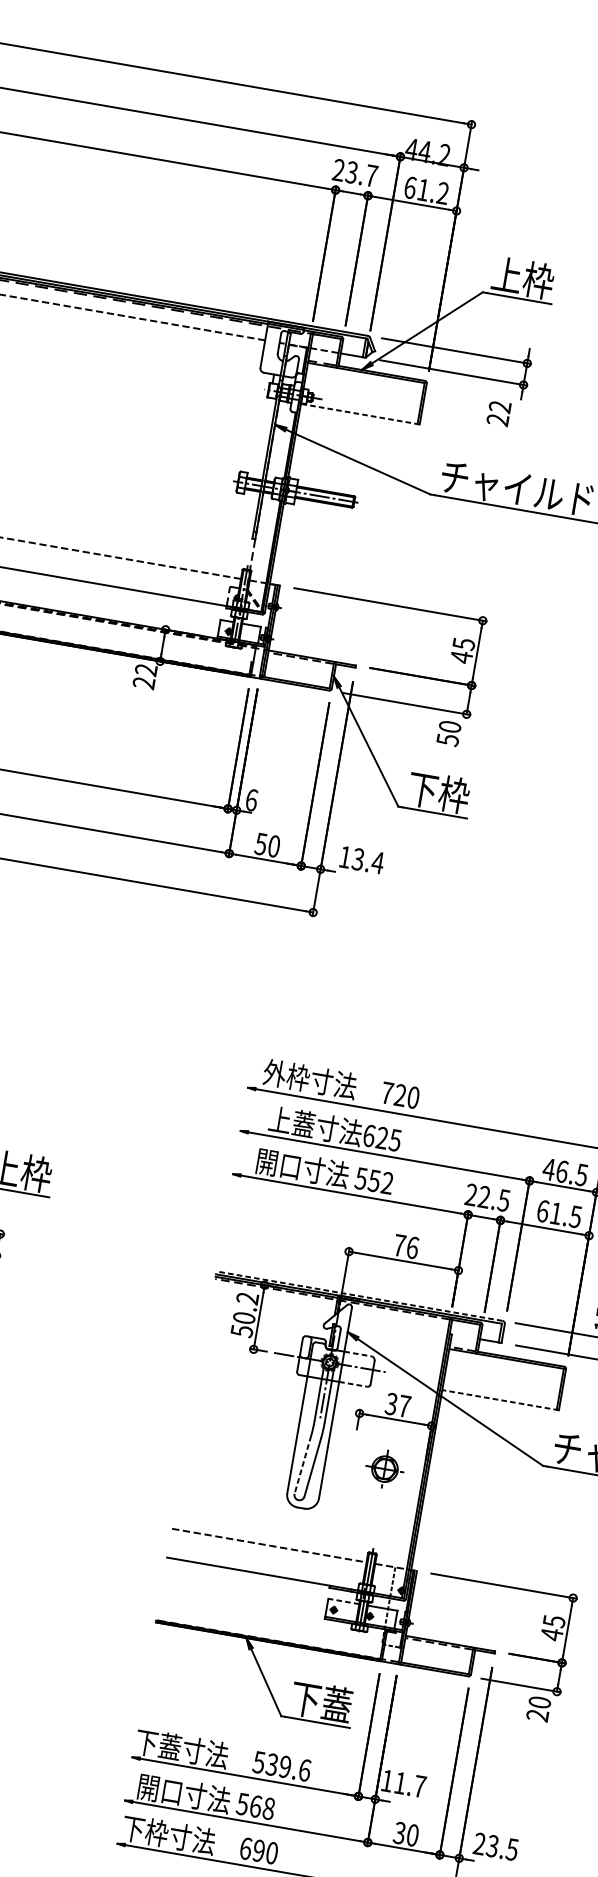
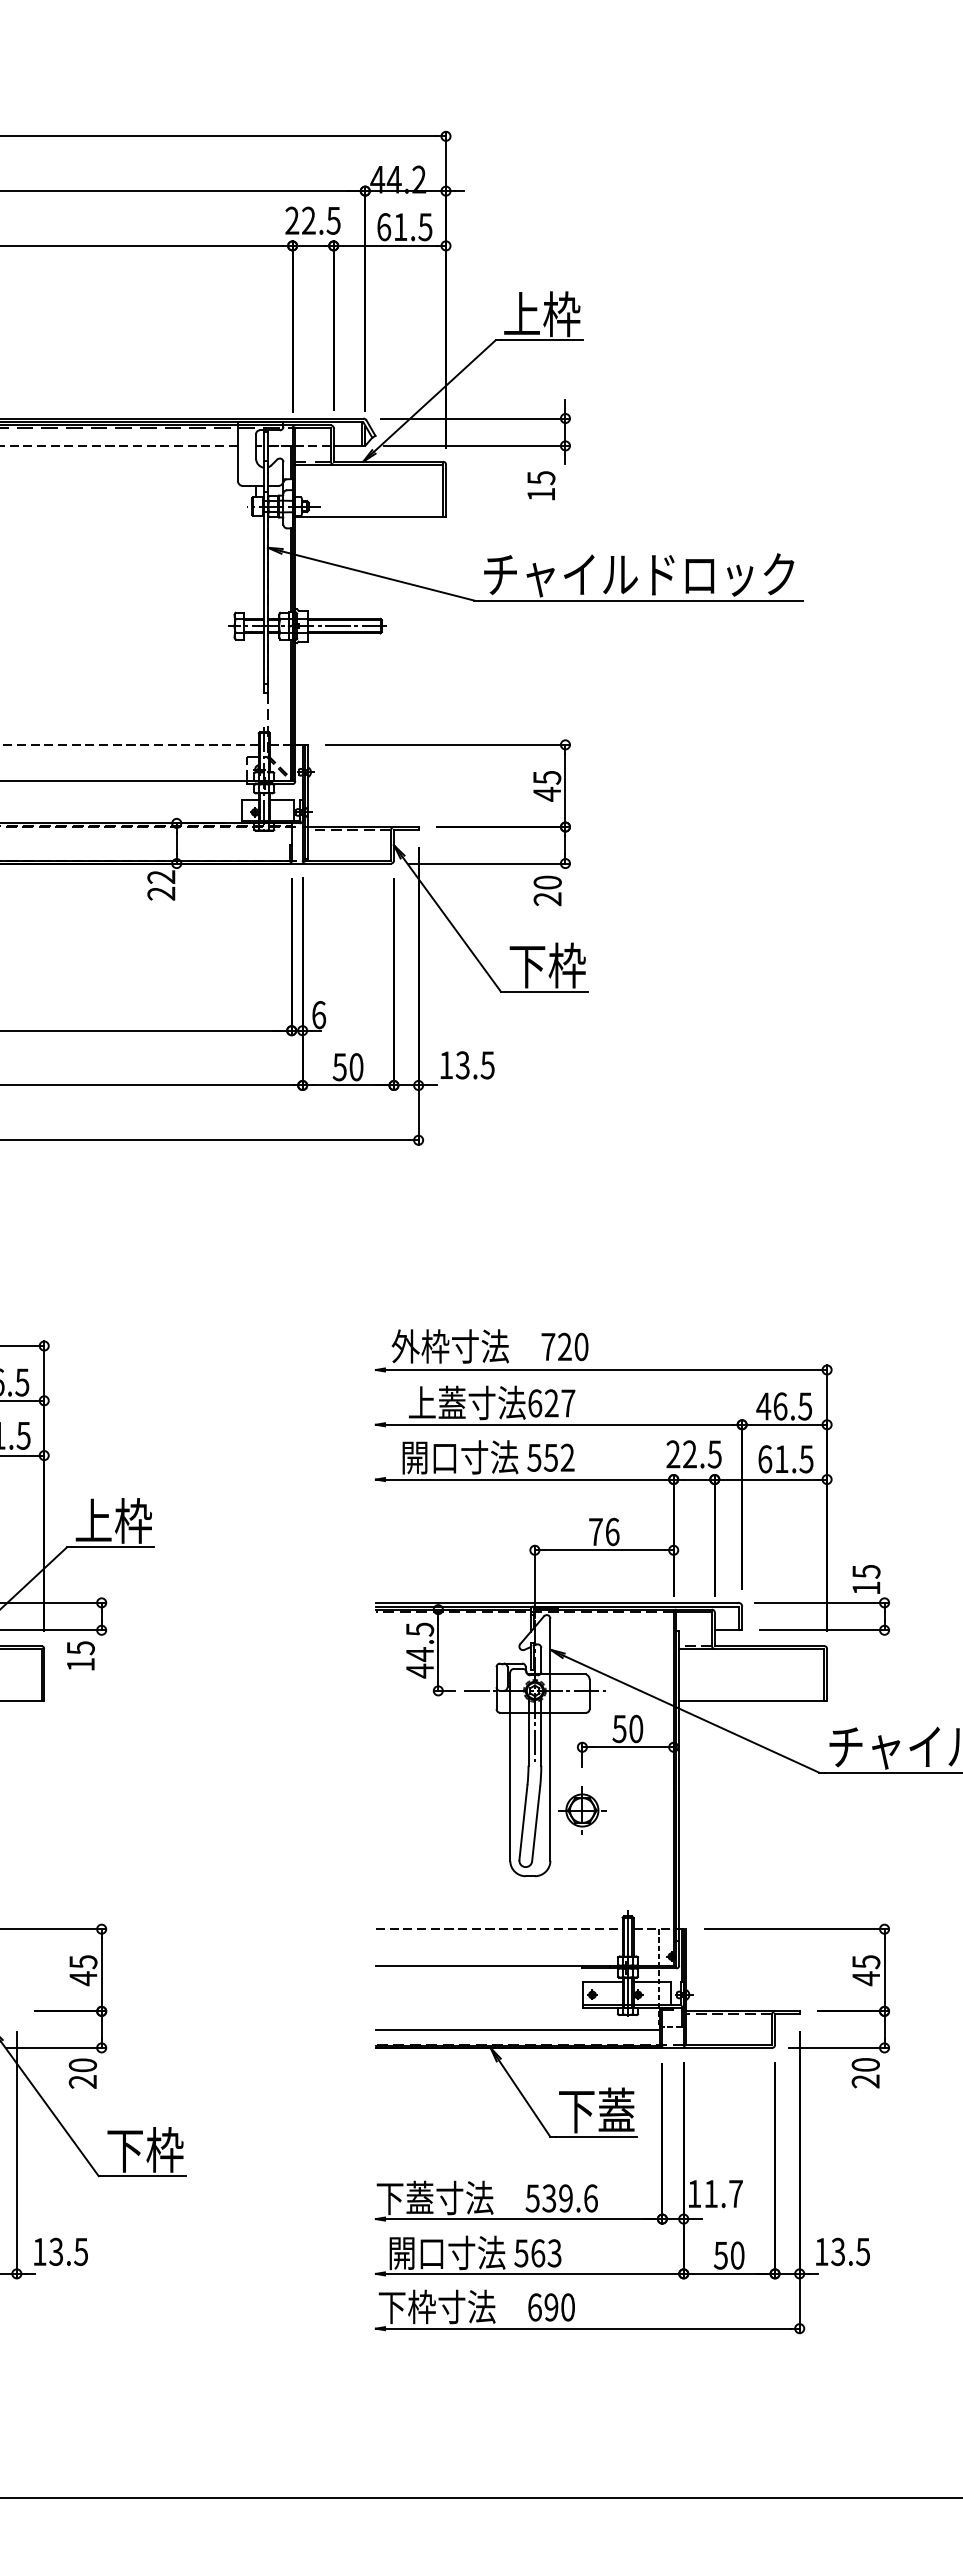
text: (361, 173) -> (320, 220), 23.7 -> 22.5
text: (442, 193) -> (425, 227), 61.2 -> 61.5
text: (499, 413) -> (541, 486), 22 -> 15
line: (360, 414) -> (370, 516), dashed -> solid
text: (447, 740) -> (547, 899), 50 -> 20
text: (377, 862) -> (487, 1065), 13.4 -> 13.5
text: (395, 1140) -> (568, 1403), 625 -> 627
line: (358, 1295) -> (556, 1602), dashed -> solid
text: (244, 1314) -> (419, 1650), 50.2 -> 44.5
line: (358, 1354) -> (568, 1674), dashed -> solid
line: (353, 1384) -> (568, 1712), dashed -> solid
line: (500, 1399) -> (753, 1700), dashed -> solid
text: (398, 1404) -> (628, 1728), 37 -> 50
line: (302, 1464) -> (523, 1822), dashed -> solid
part: (385, 1469) -> (582, 1810), moved
line: (343, 1601) -> (602, 1982), dashed -> solid
line: (270, 1627) -> (517, 2029), added
text: (268, 1808) -> (554, 2253), 568 -> 563
text: (399, 1833) -> (720, 2255), 30 -> 50
text: (479, 1843) -> (821, 2251), 23.5 -> 13.5

